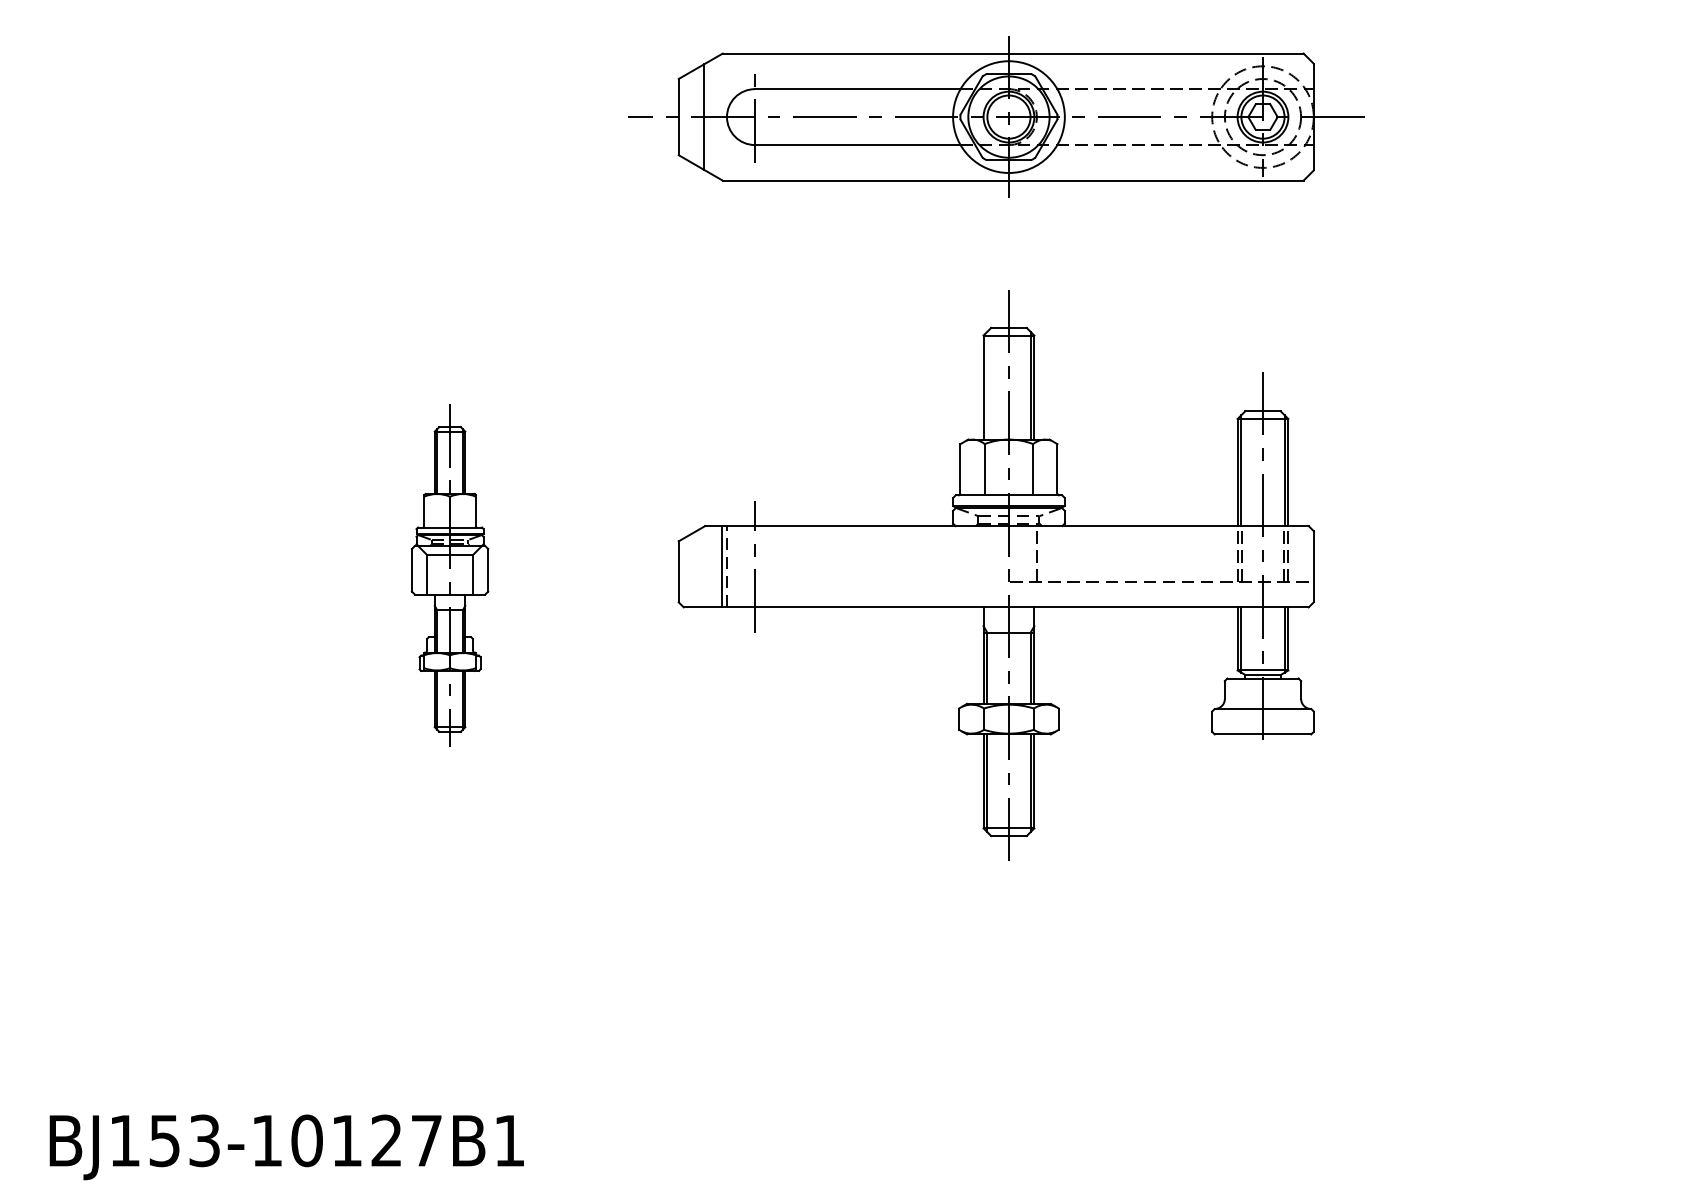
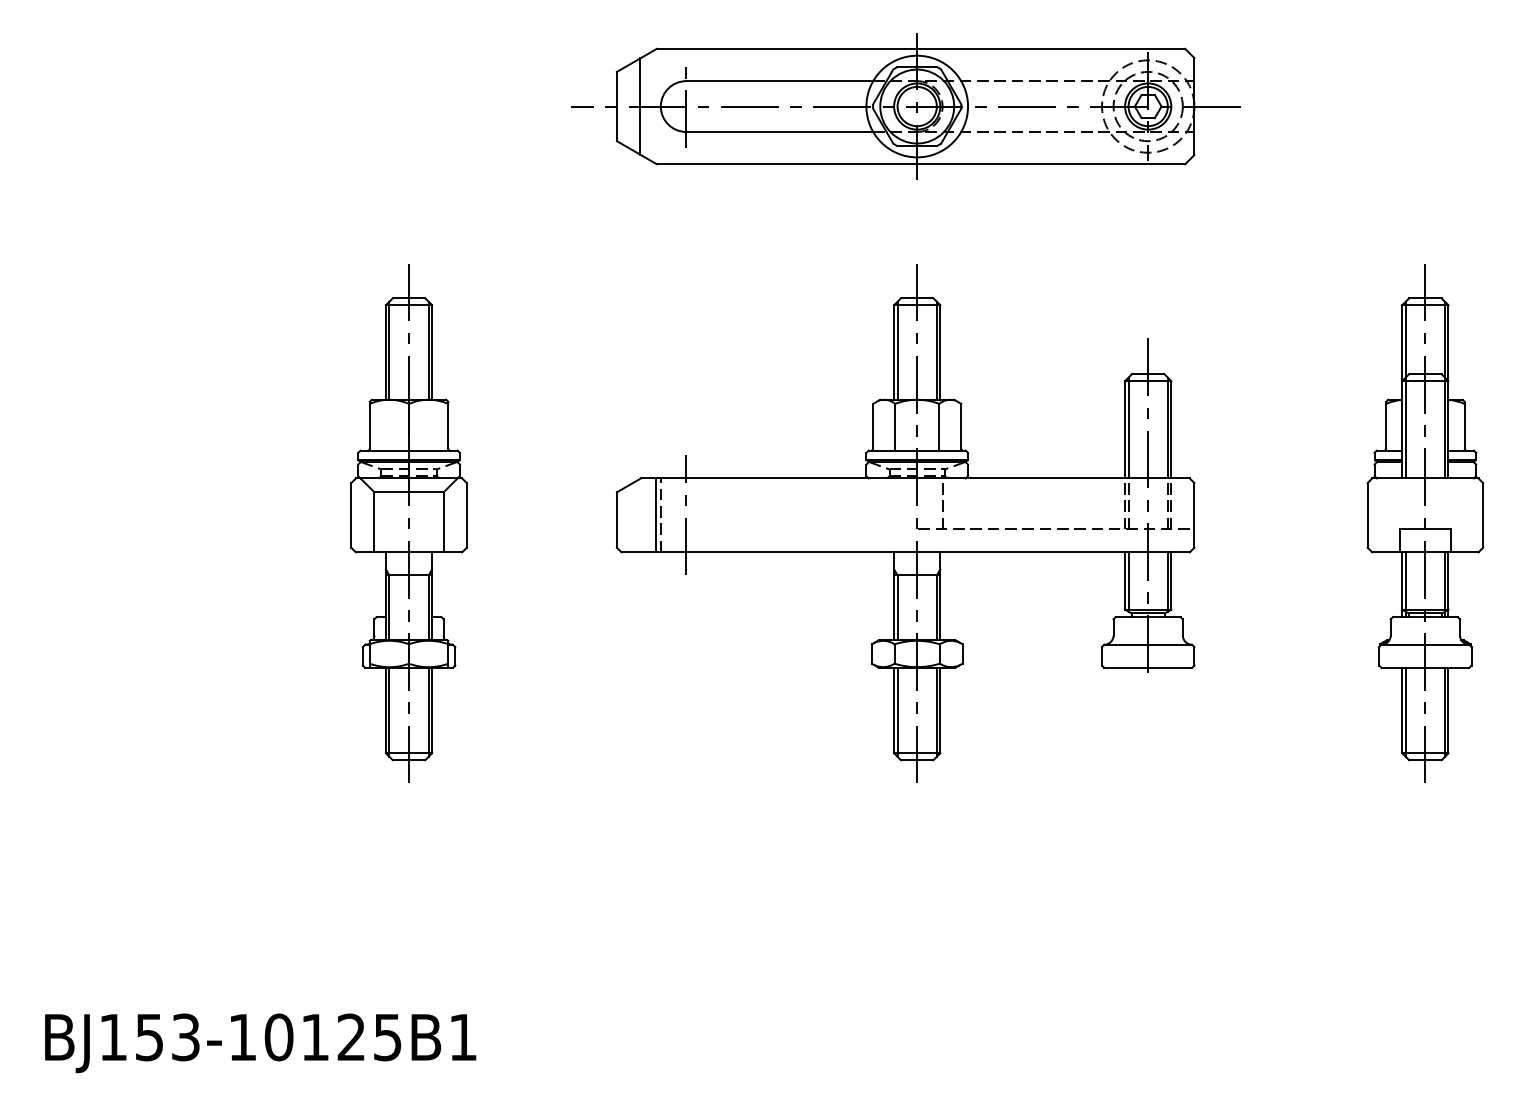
line: (987, 385) -> (897, 350), added
part: (449, 575) -> (408, 523), size x1.67
part: (1567, 575) -> (1425, 523), added
text: (426, 1140) -> (387, 1037), BJ153-10127B1 -> BJ153-10125B1

